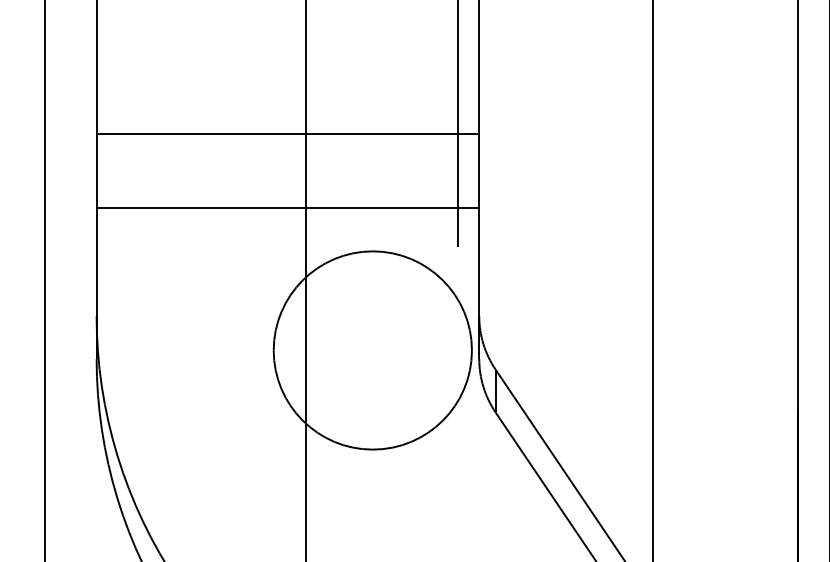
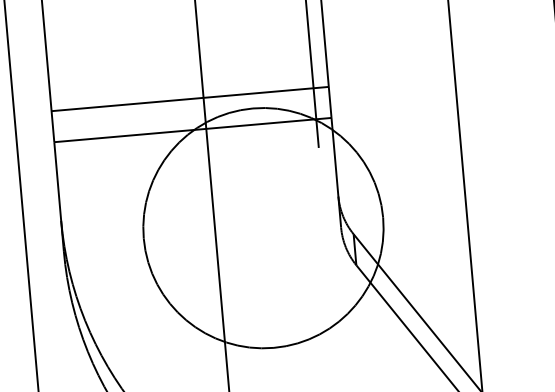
line: (287, 133) -> (189, 98), moved
circle: (372, 350) -> (263, 228), size x1.67

